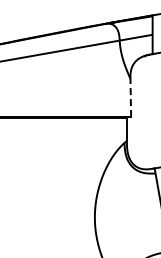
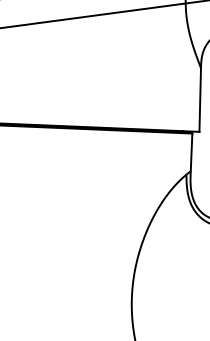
line: (130, 97) -> (199, 99), dashed -> solid

